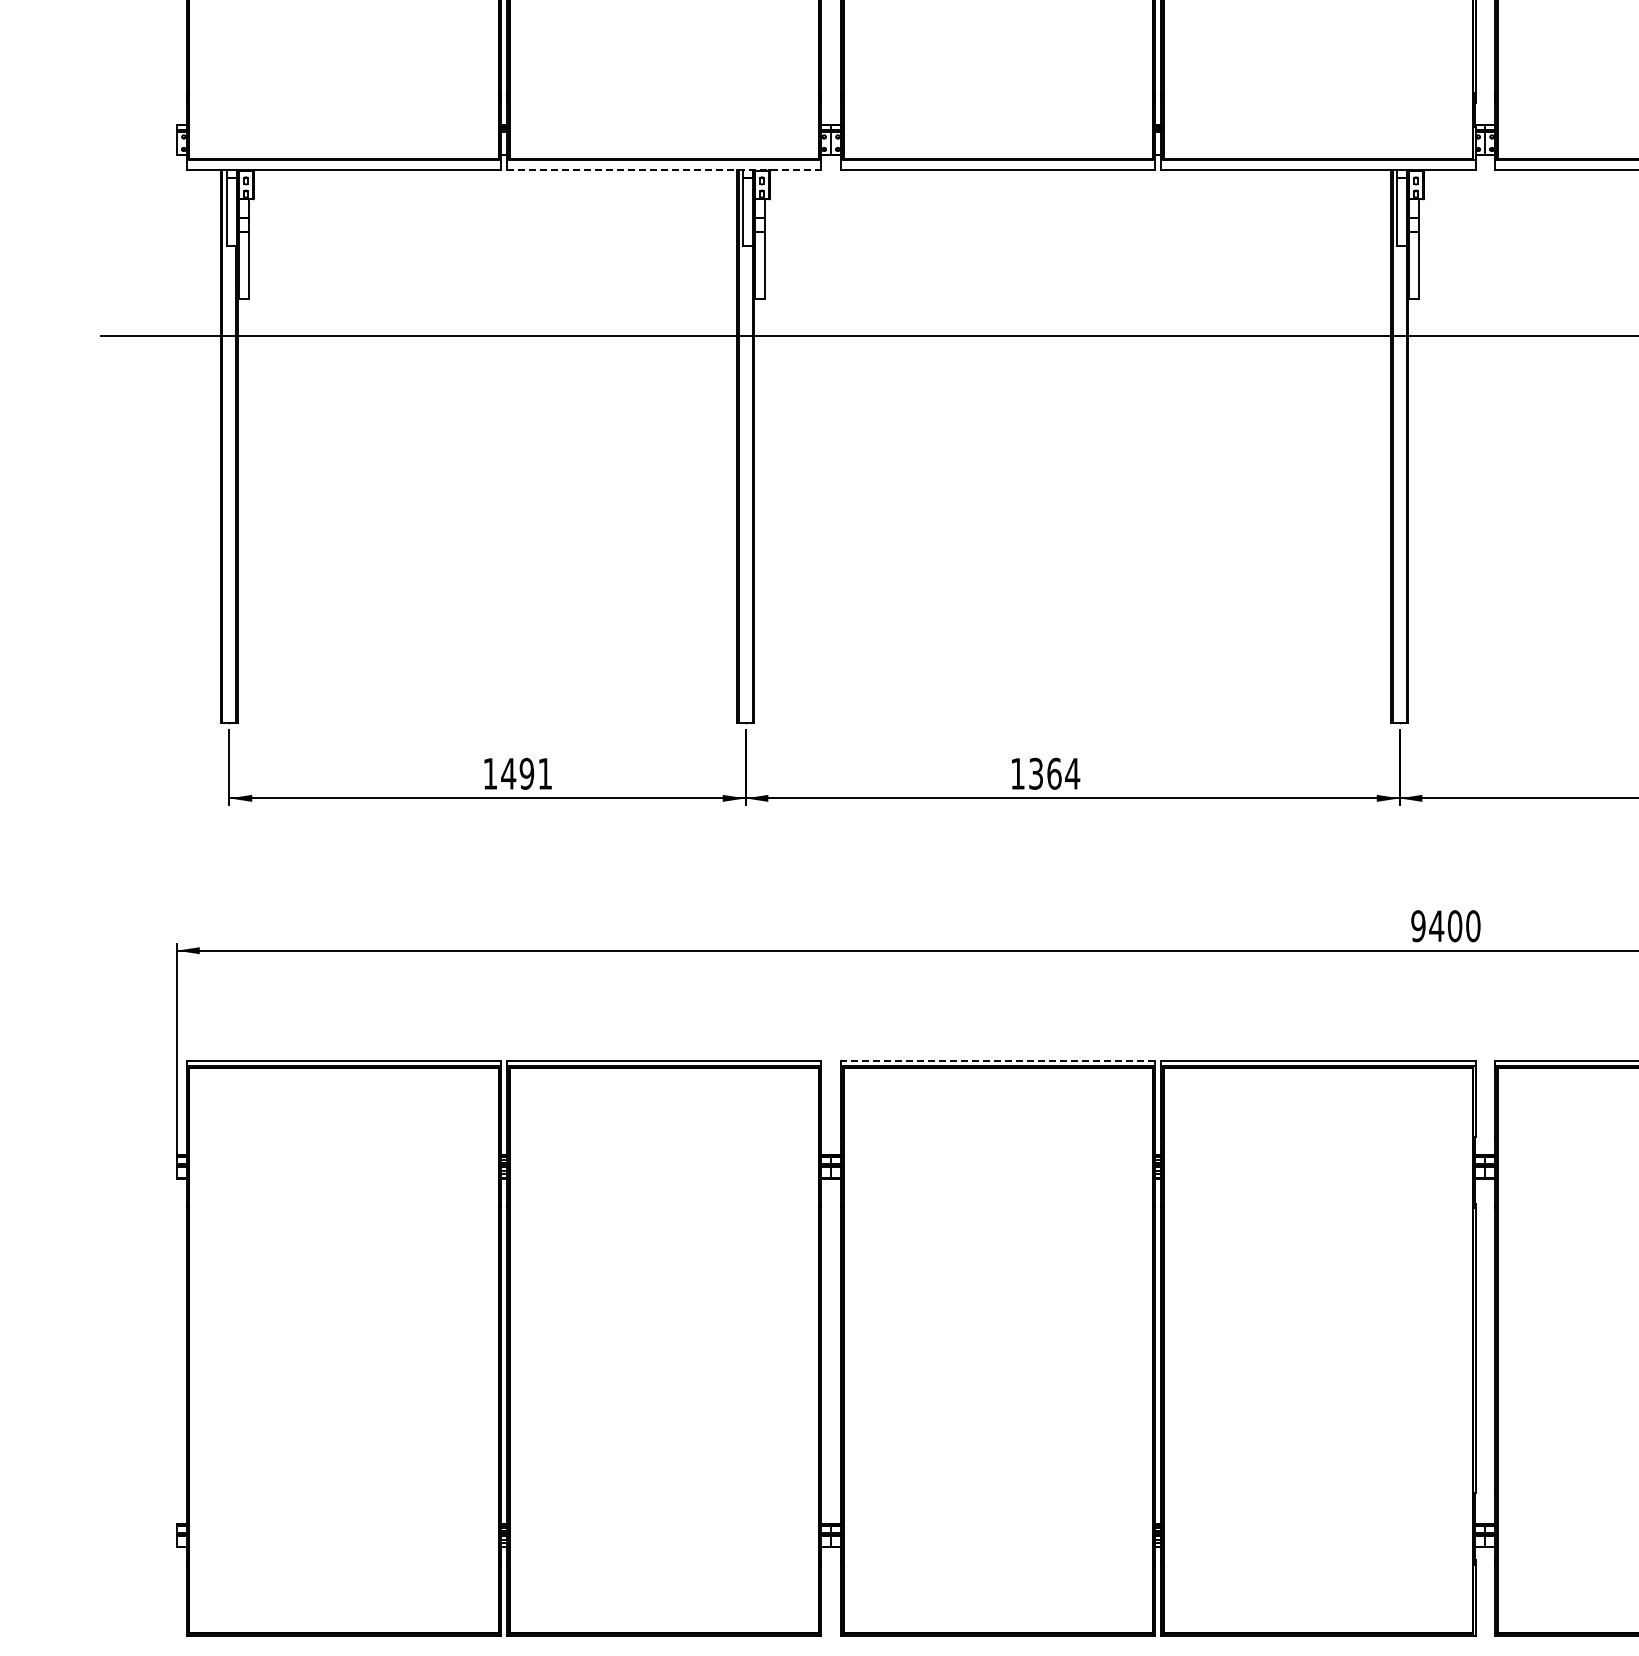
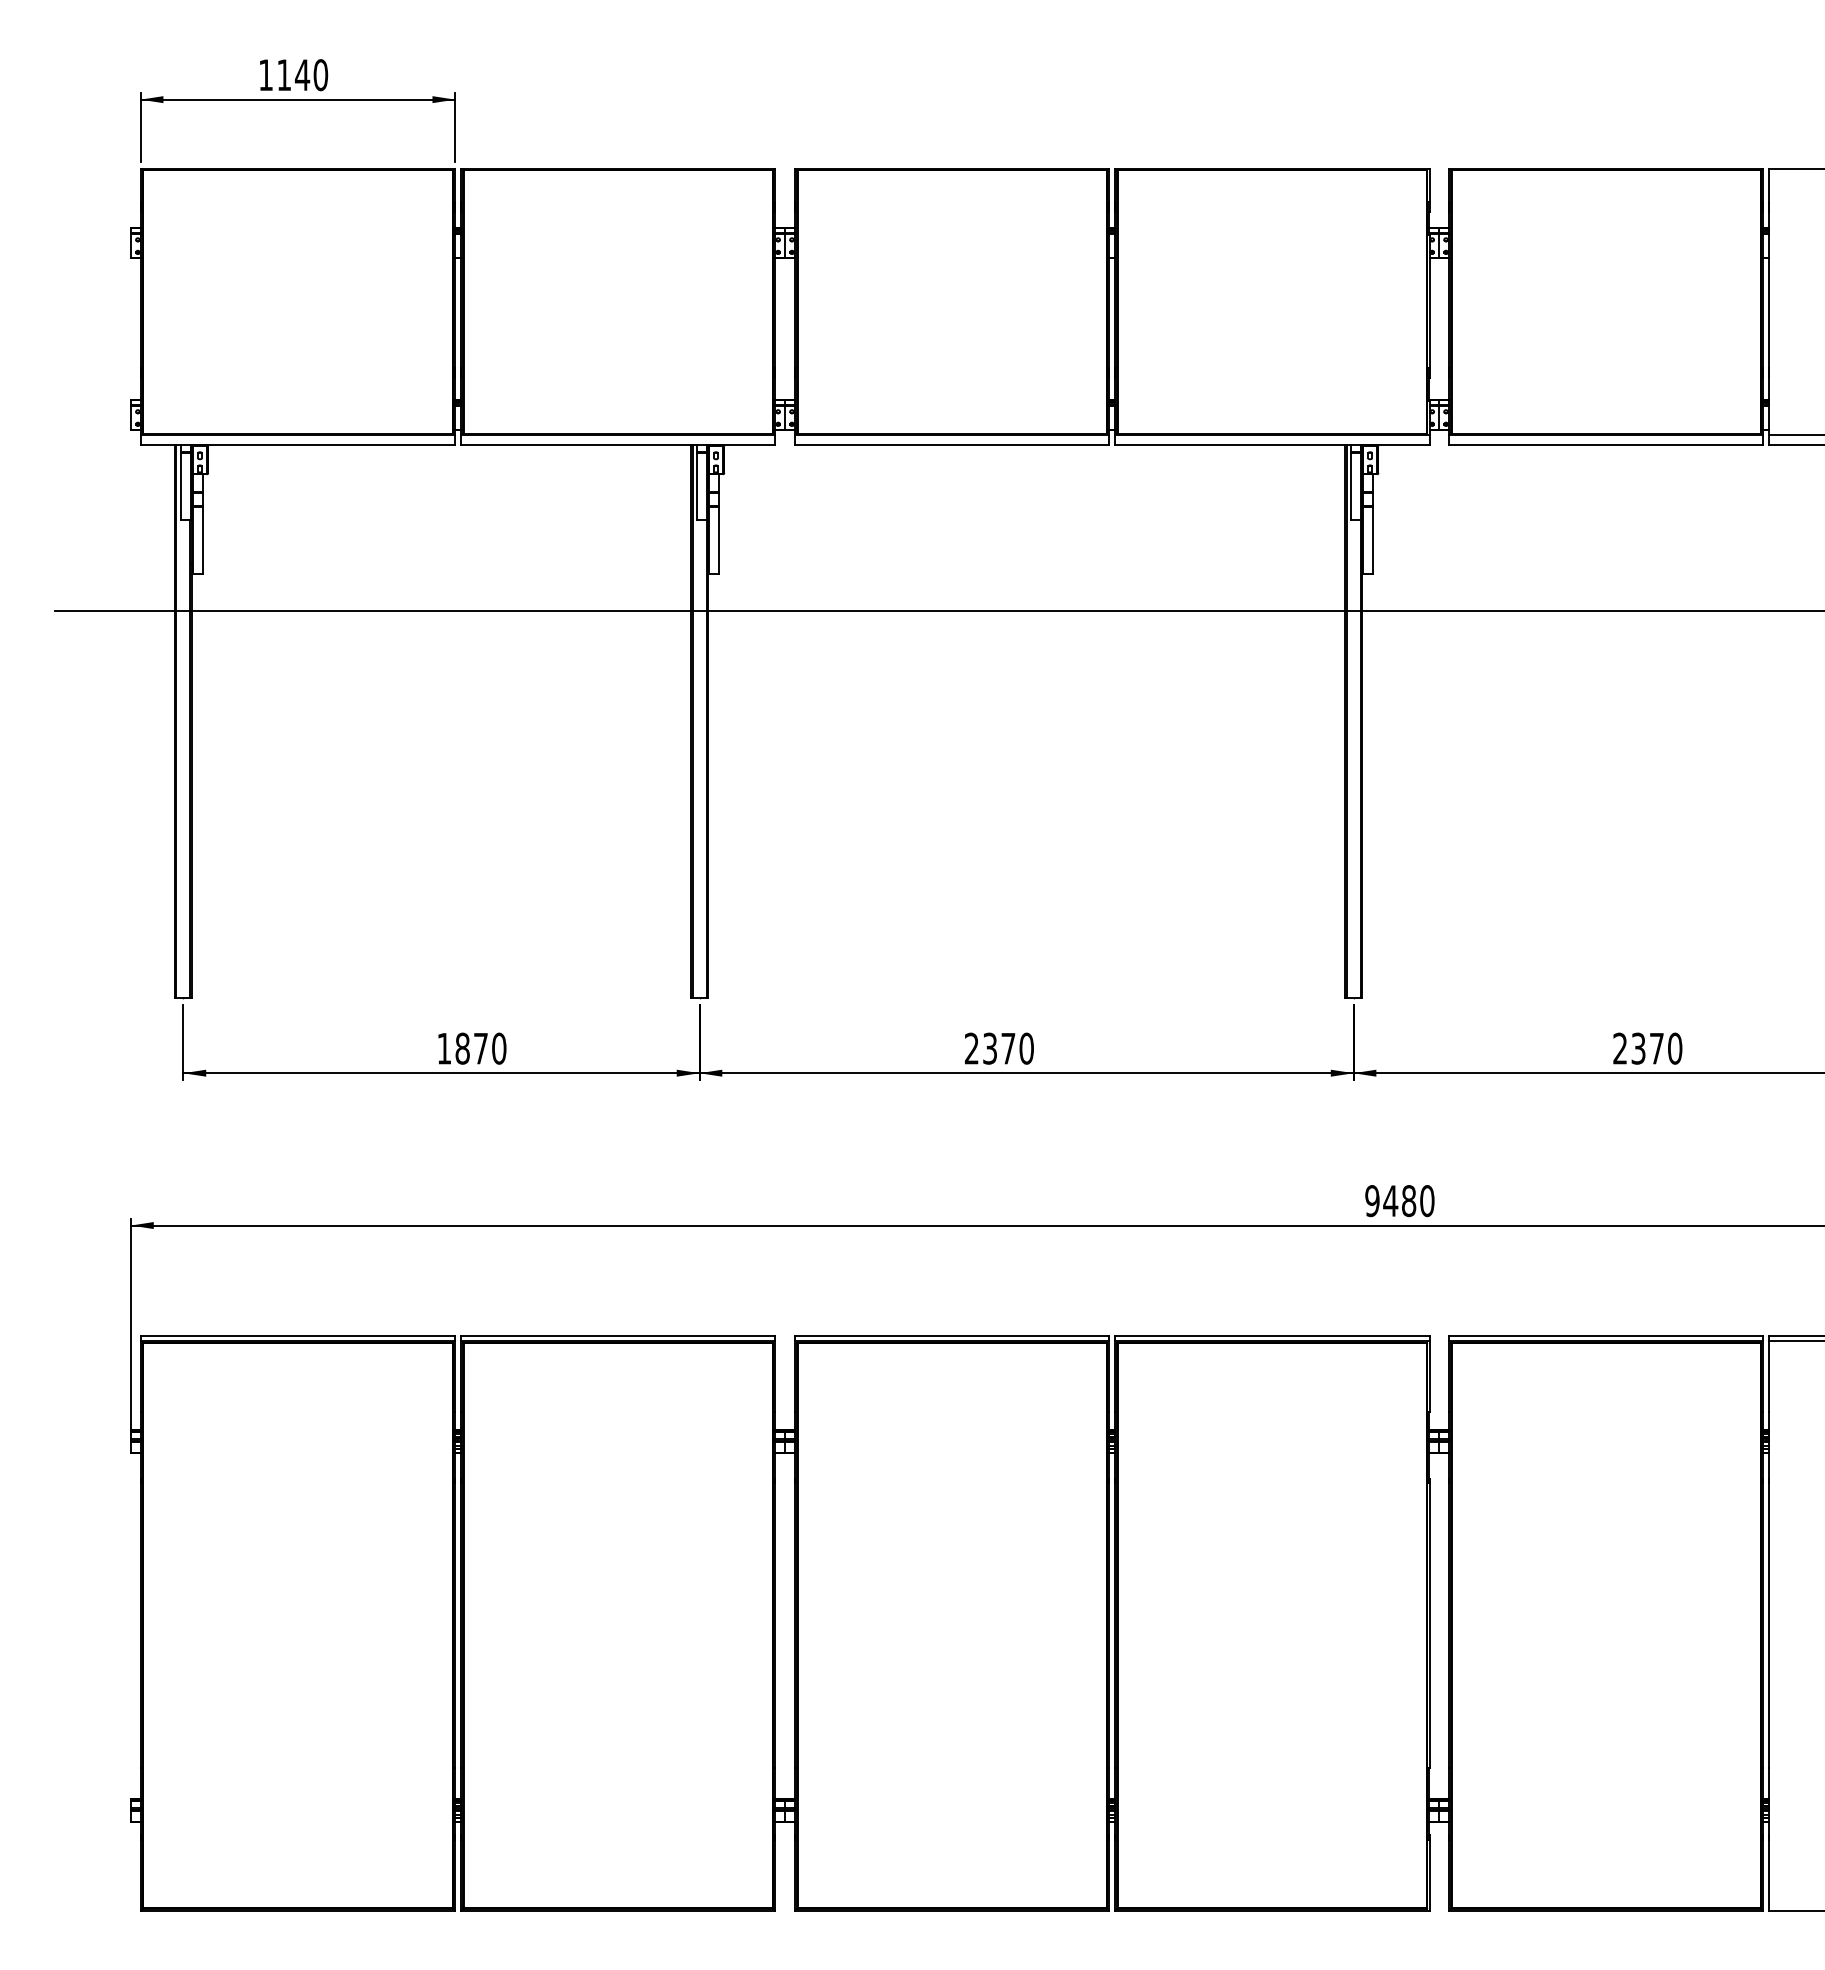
line: (664, 169) -> (618, 444), dashed -> solid
text: (526, 773) -> (480, 1048), 1491 -> 1870
text: (1045, 773) -> (999, 1048), 1364 -> 2370
text: (1454, 925) -> (1408, 1200), 9400 -> 9480
line: (997, 1060) -> (951, 1335), dashed -> solid

